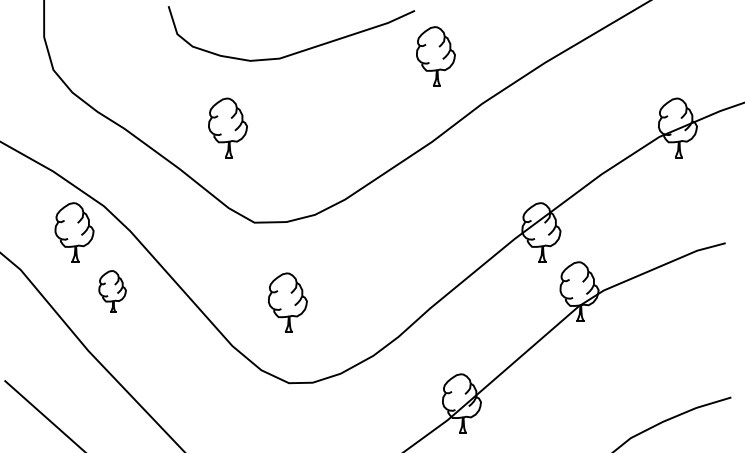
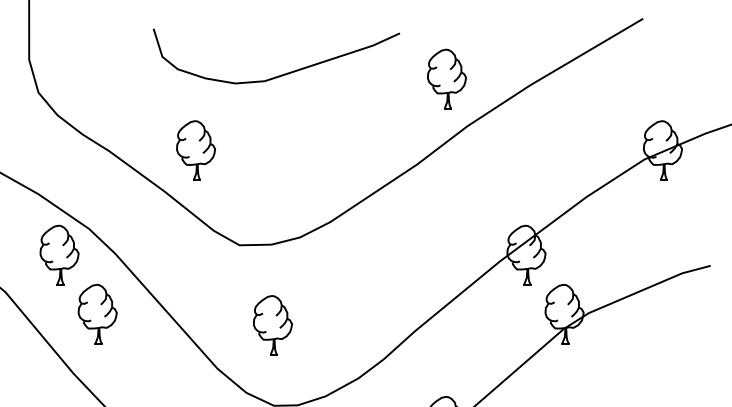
part: (435, 56) -> (446, 79), moved
part: (227, 127) -> (195, 150), moved
part: (112, 291) -> (97, 314), size x1.43

